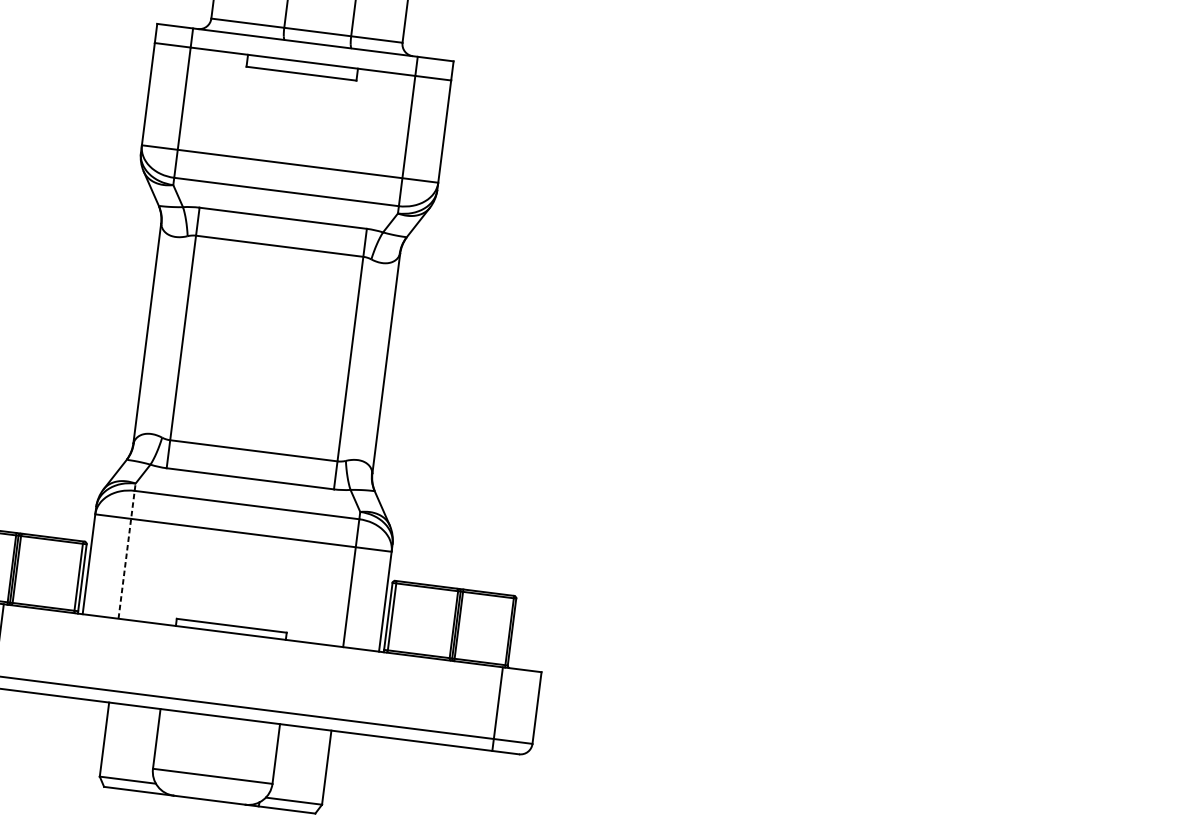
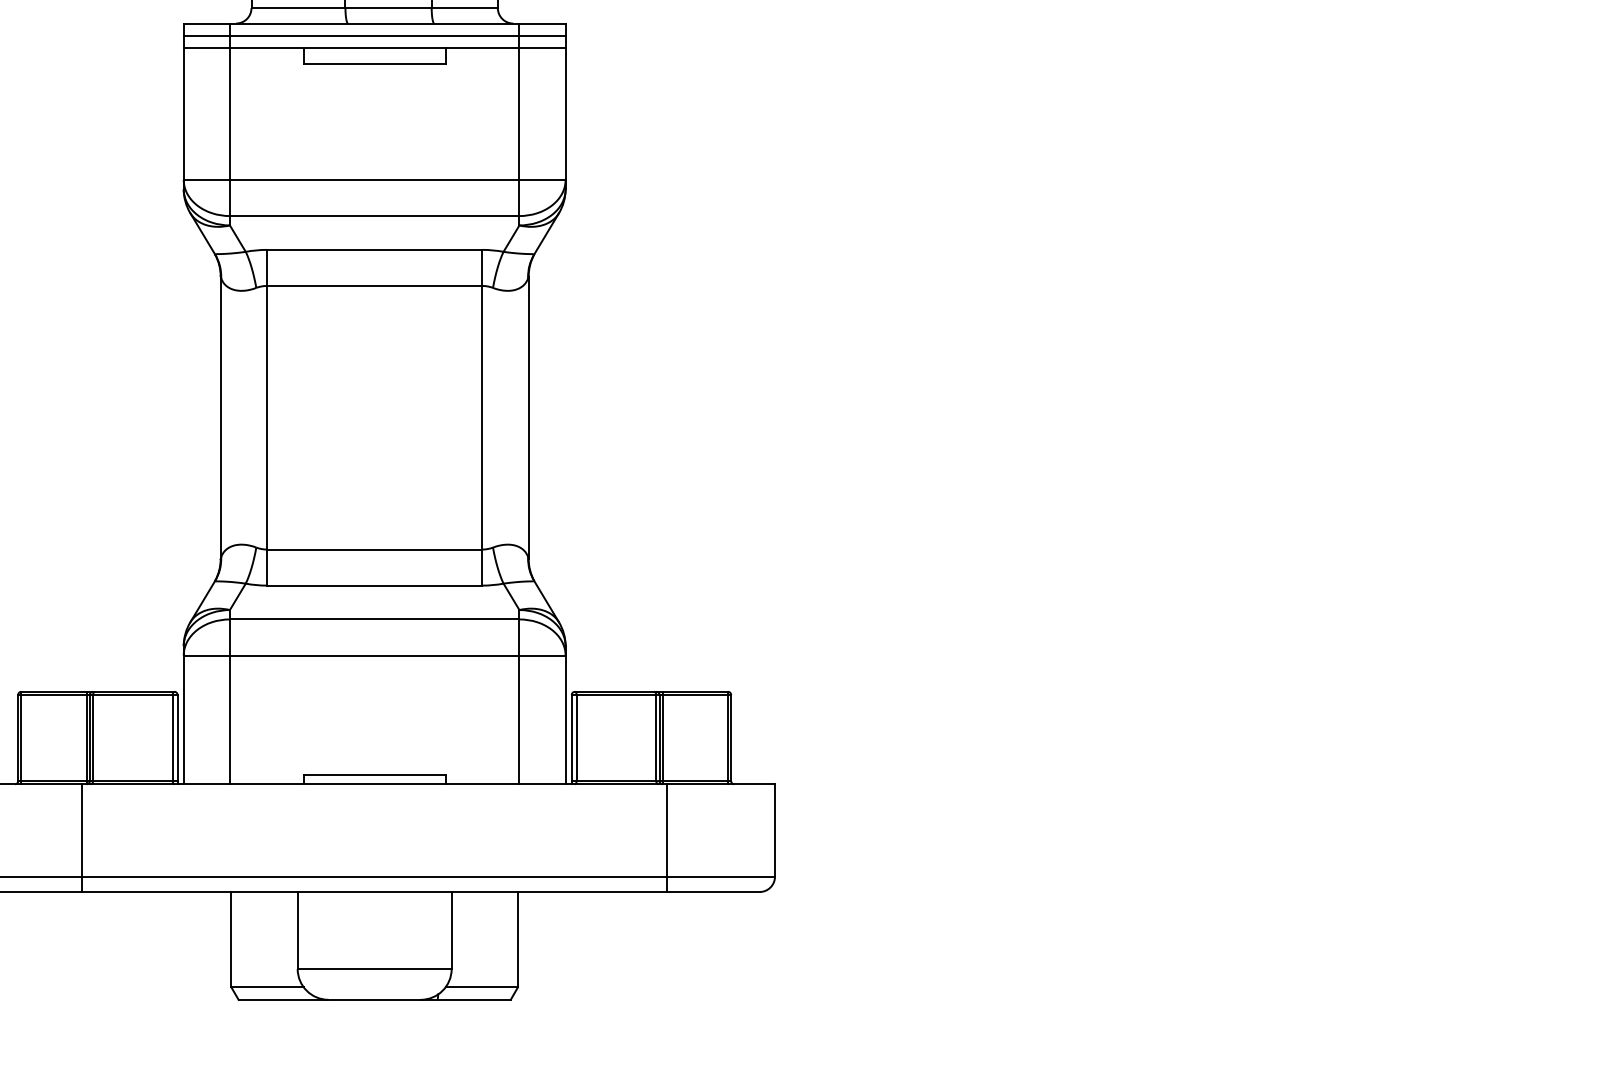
line: (304, 51) -> (374, 35), added
line: (126, 550) -> (229, 696), dashed -> solid
line: (497, 709) -> (667, 838), moved

